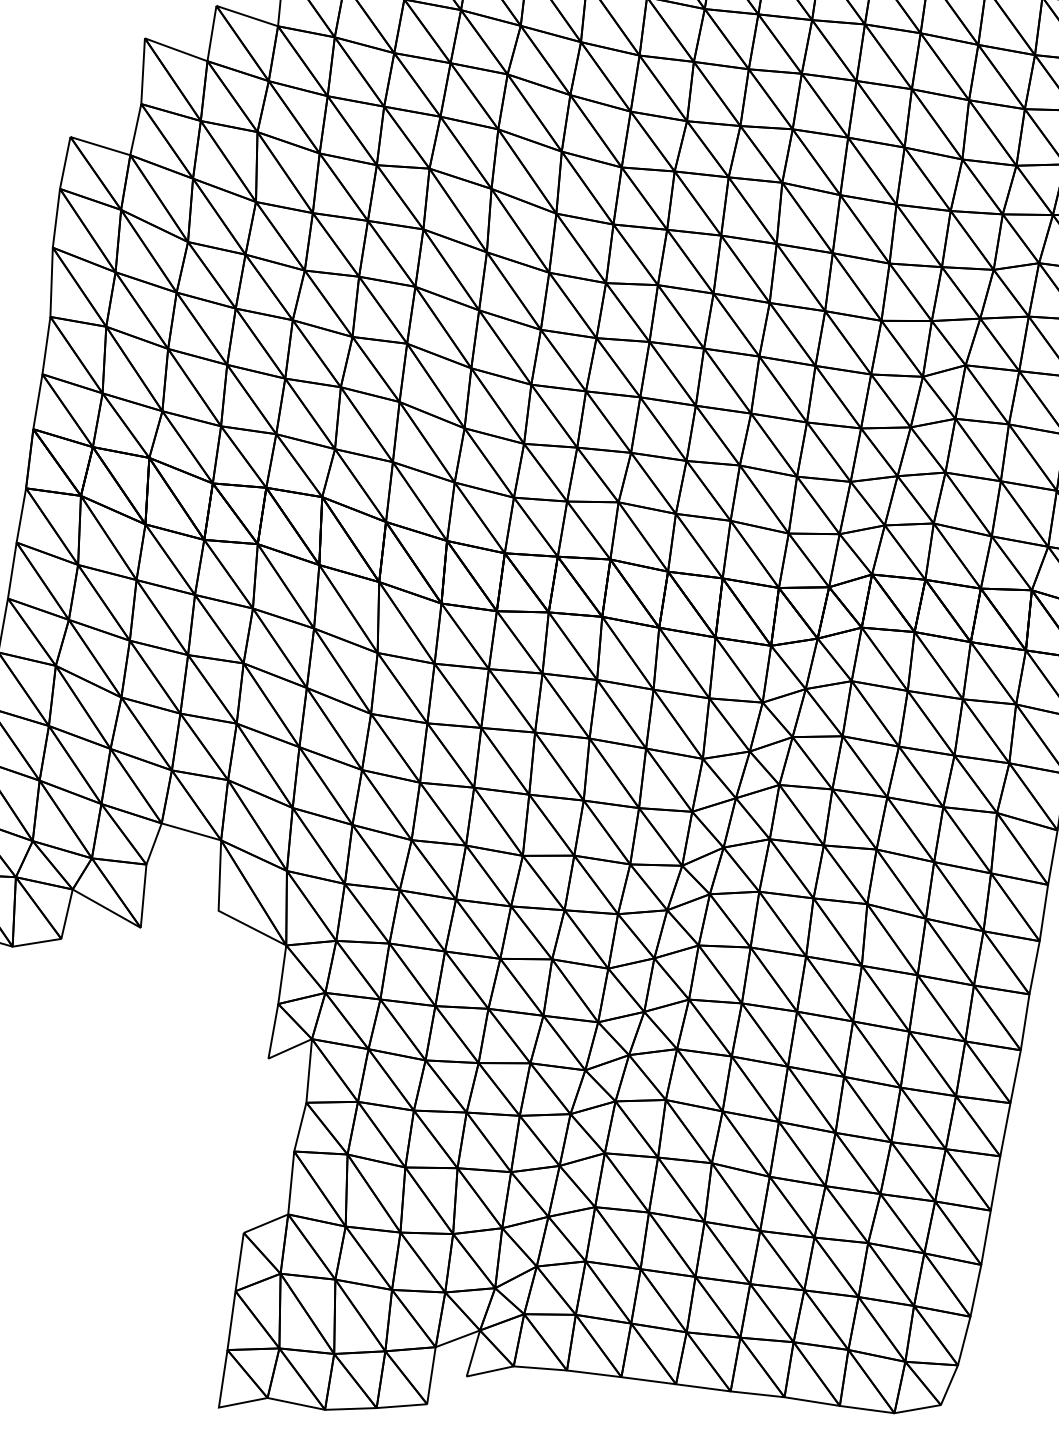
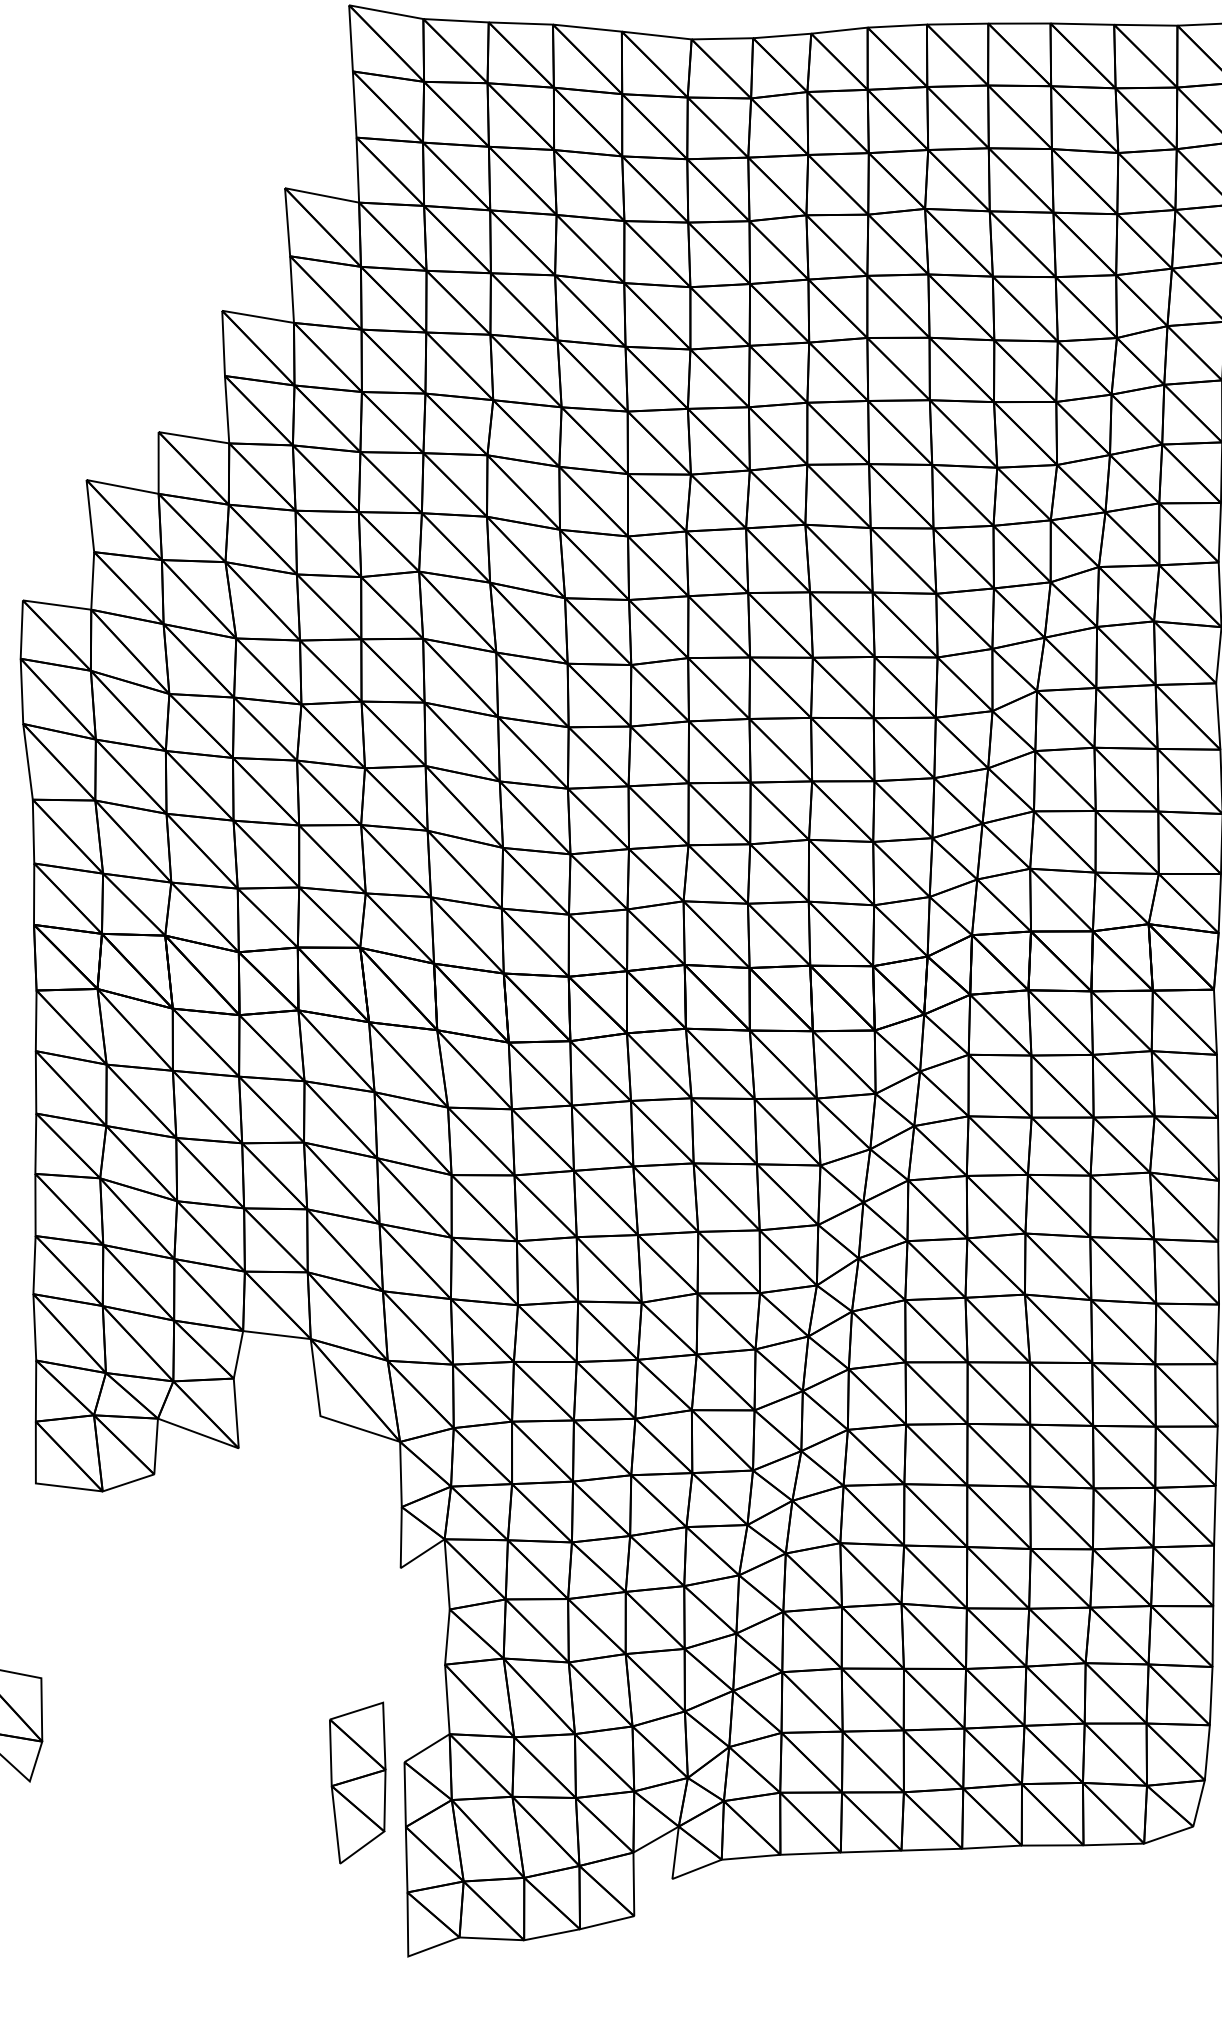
part: (198, 1244) -> (357, 1782), added

